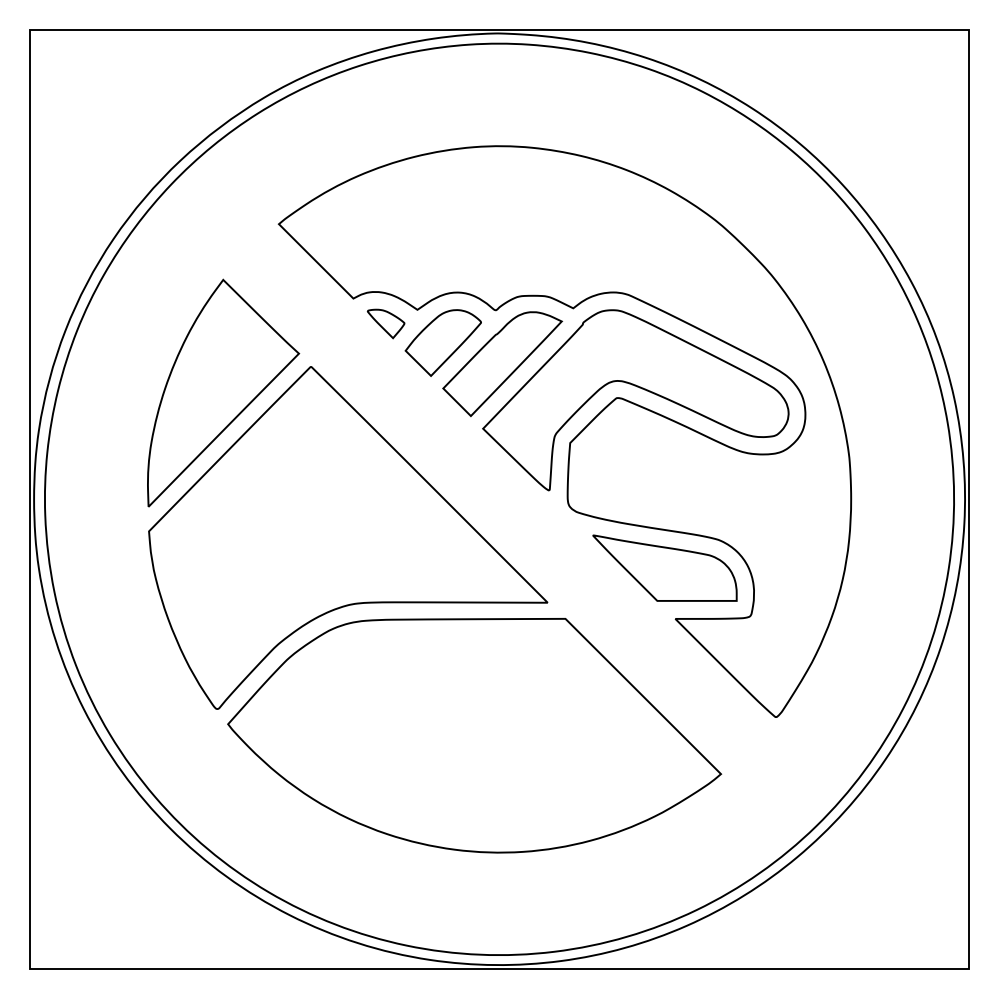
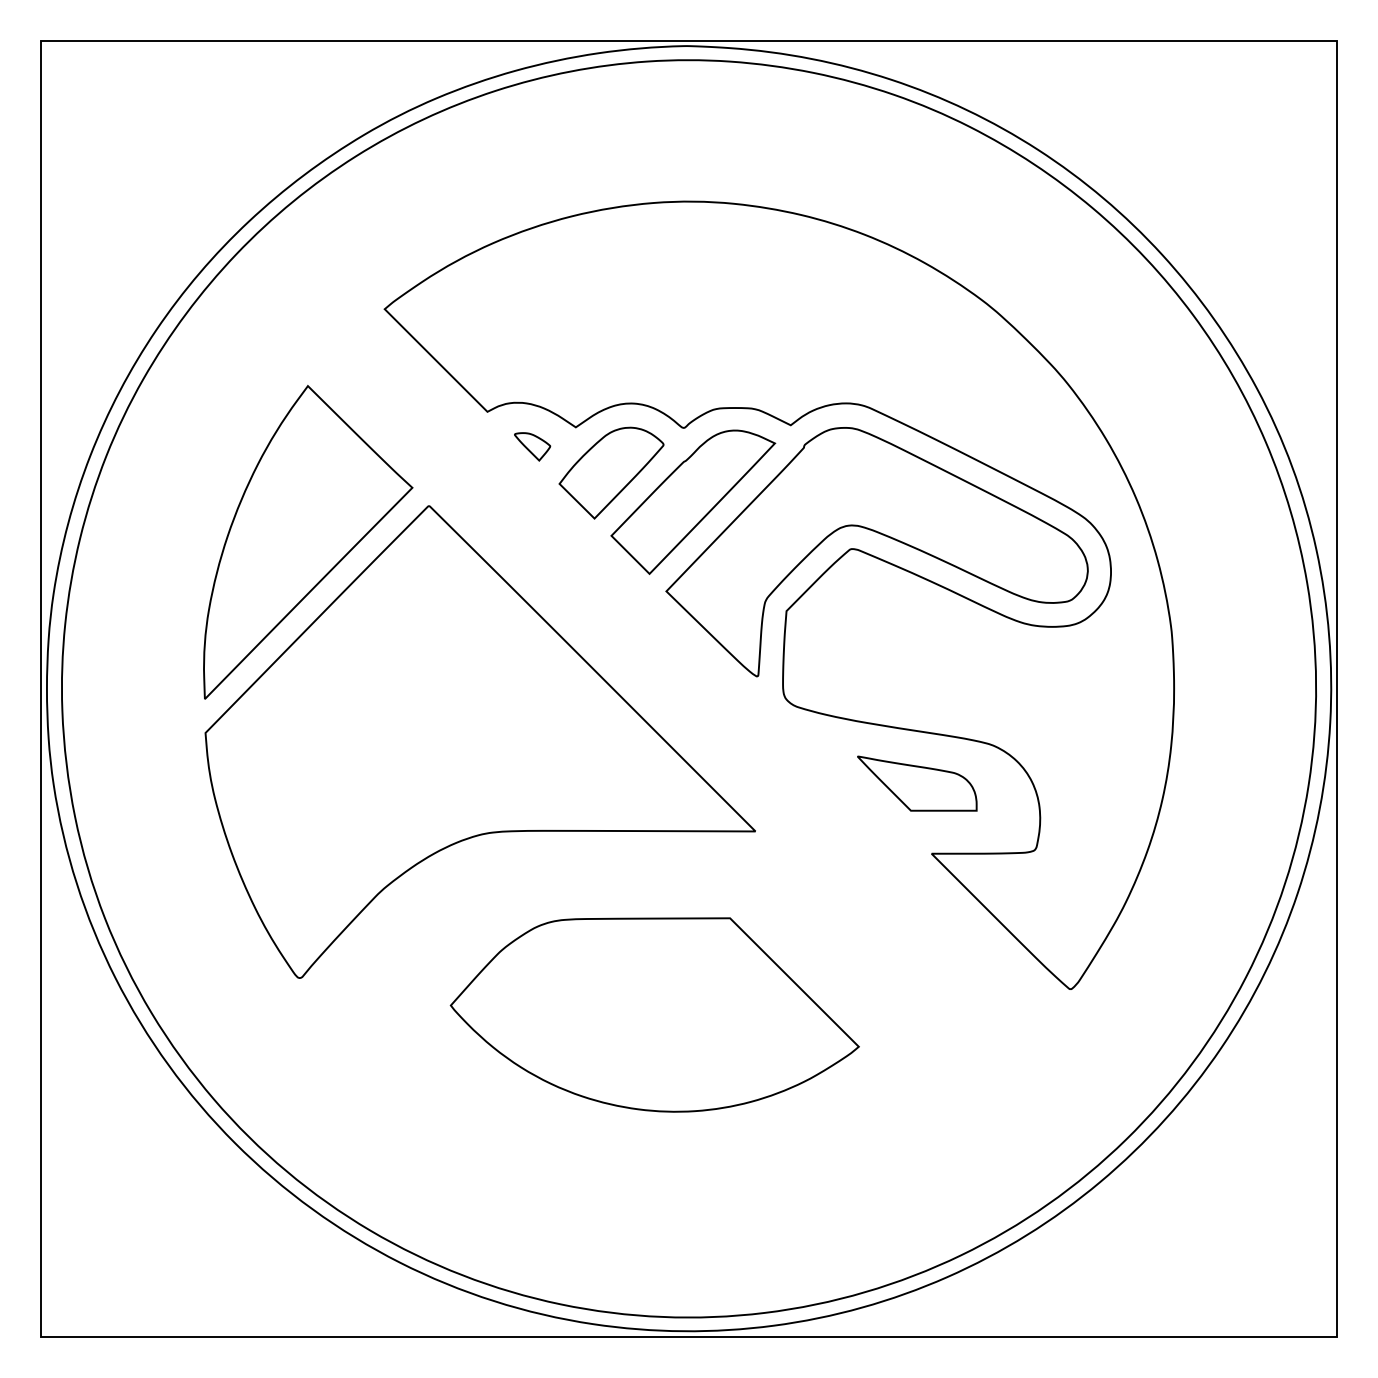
part: (385, 323) -> (531, 446), size x0.7
part: (664, 567) -> (916, 782), size x0.6
part: (474, 735) -> (654, 1014), size x0.6

